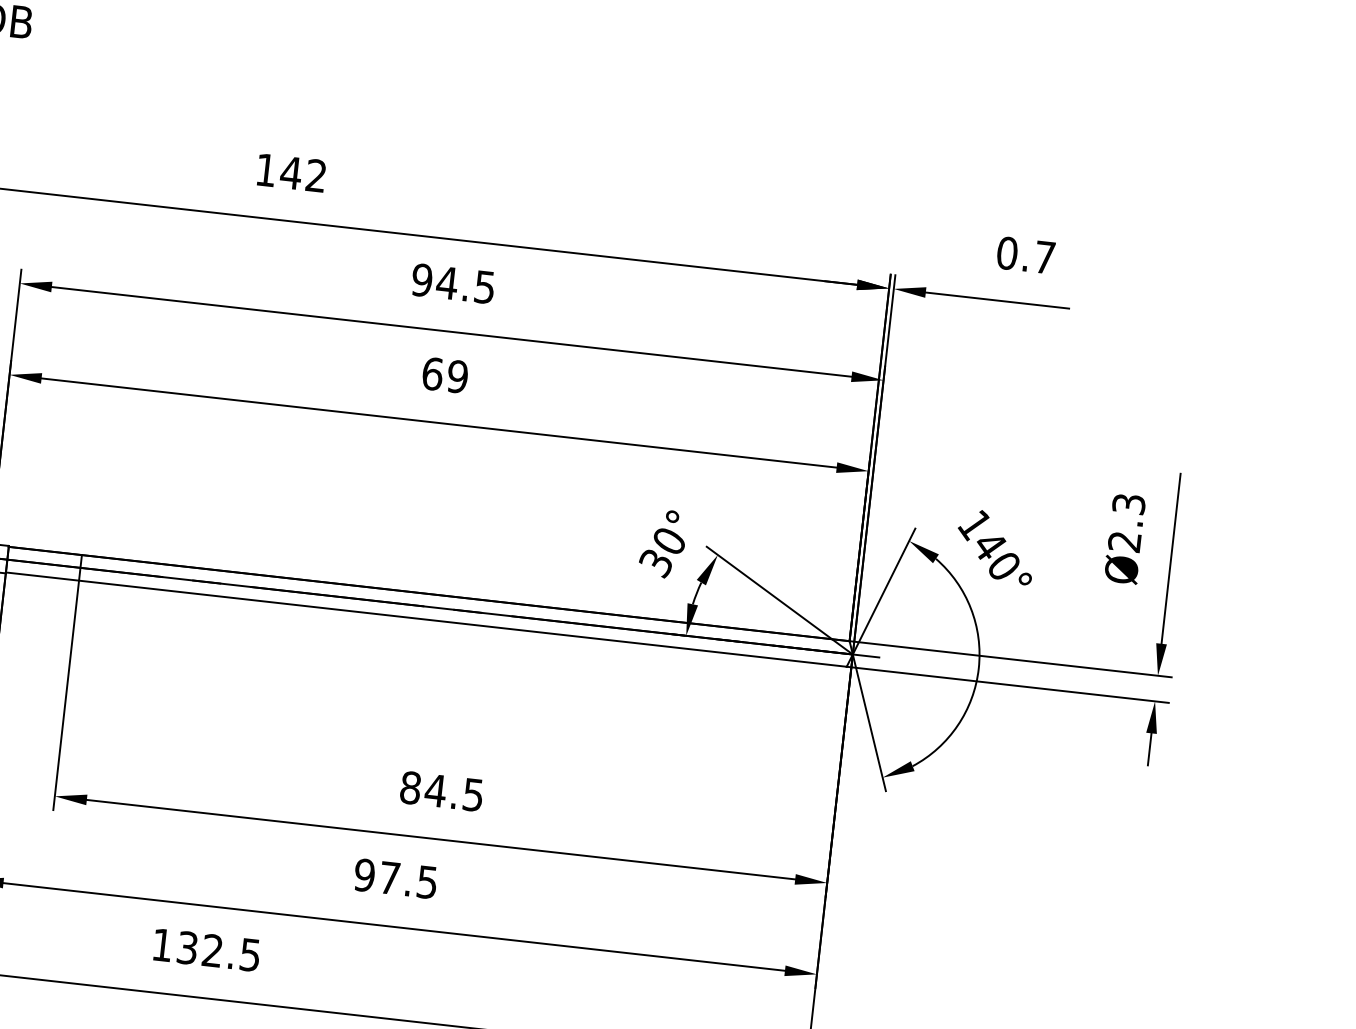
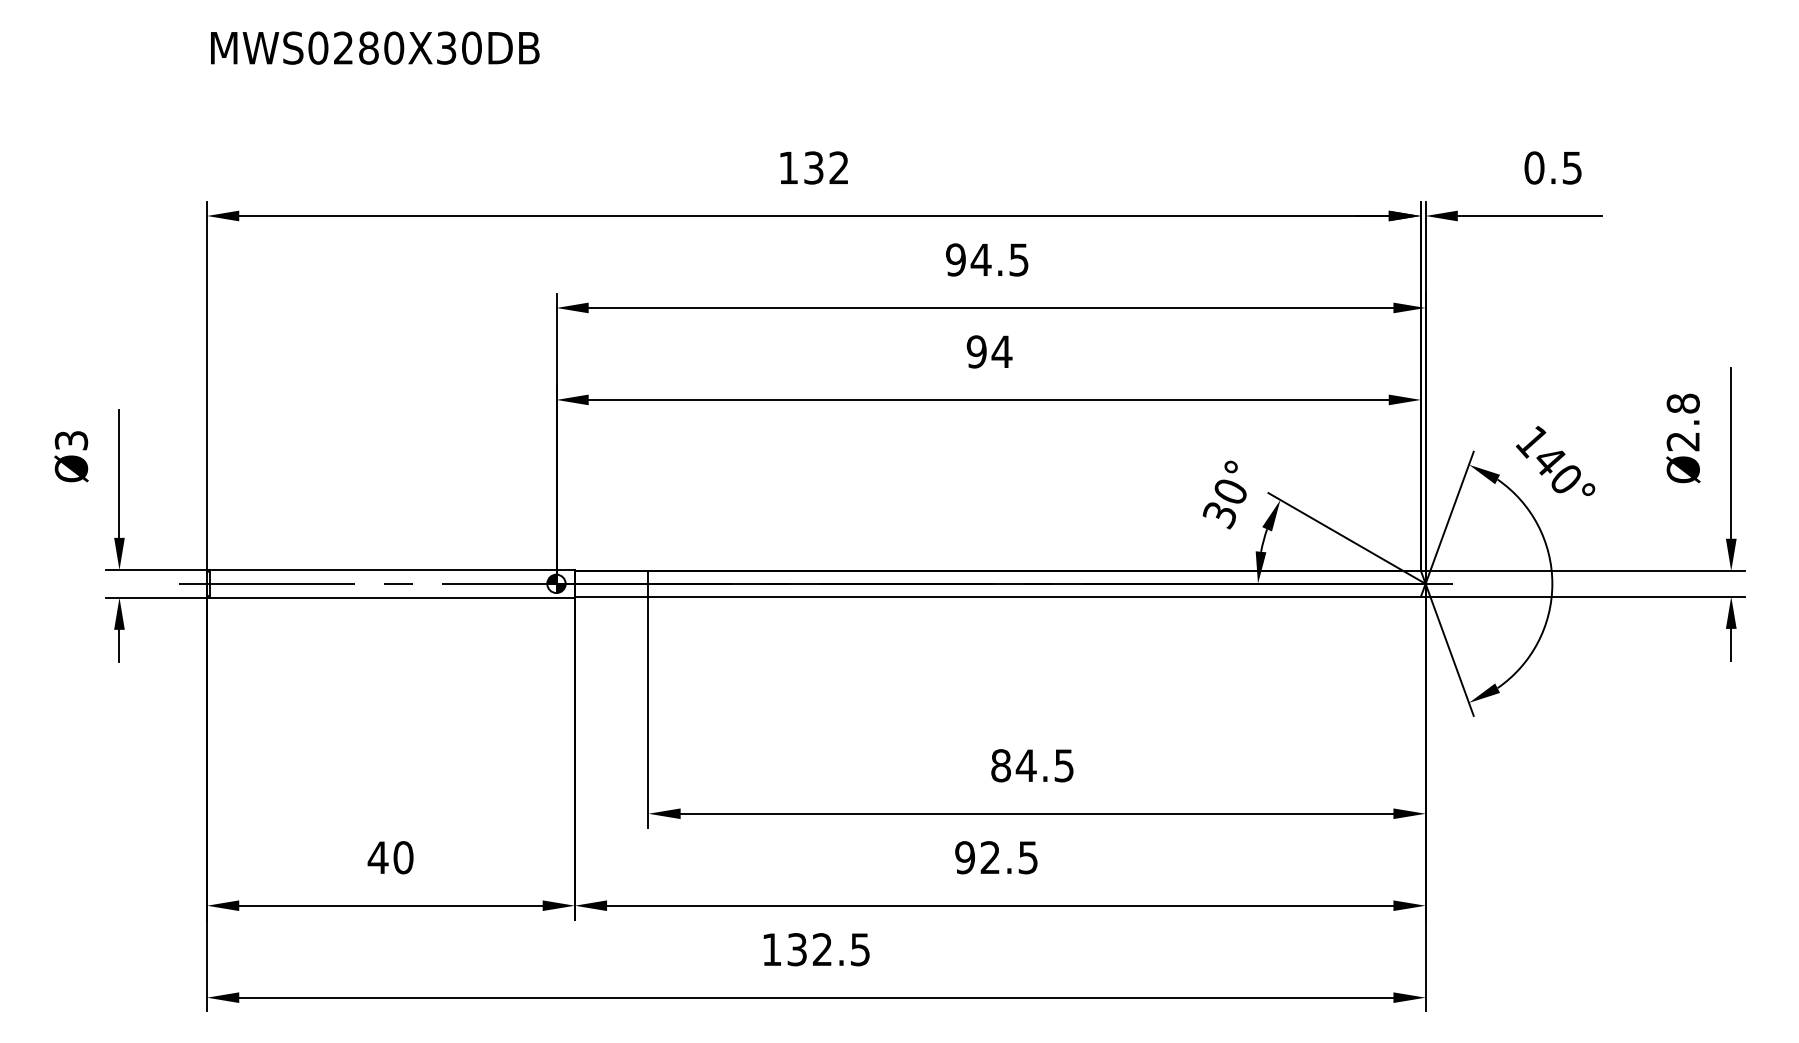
text: (290, 172) -> (813, 167), 142 -> 132
text: (1044, 257) -> (1571, 167), 0.7 -> 0.5
text: (445, 374) -> (989, 351), 69 -> 94
text: (1128, 503) -> (1682, 403), Ø2.3 -> Ø2.8
text: (388, 877) -> (989, 857), 97.5 -> 92.5

